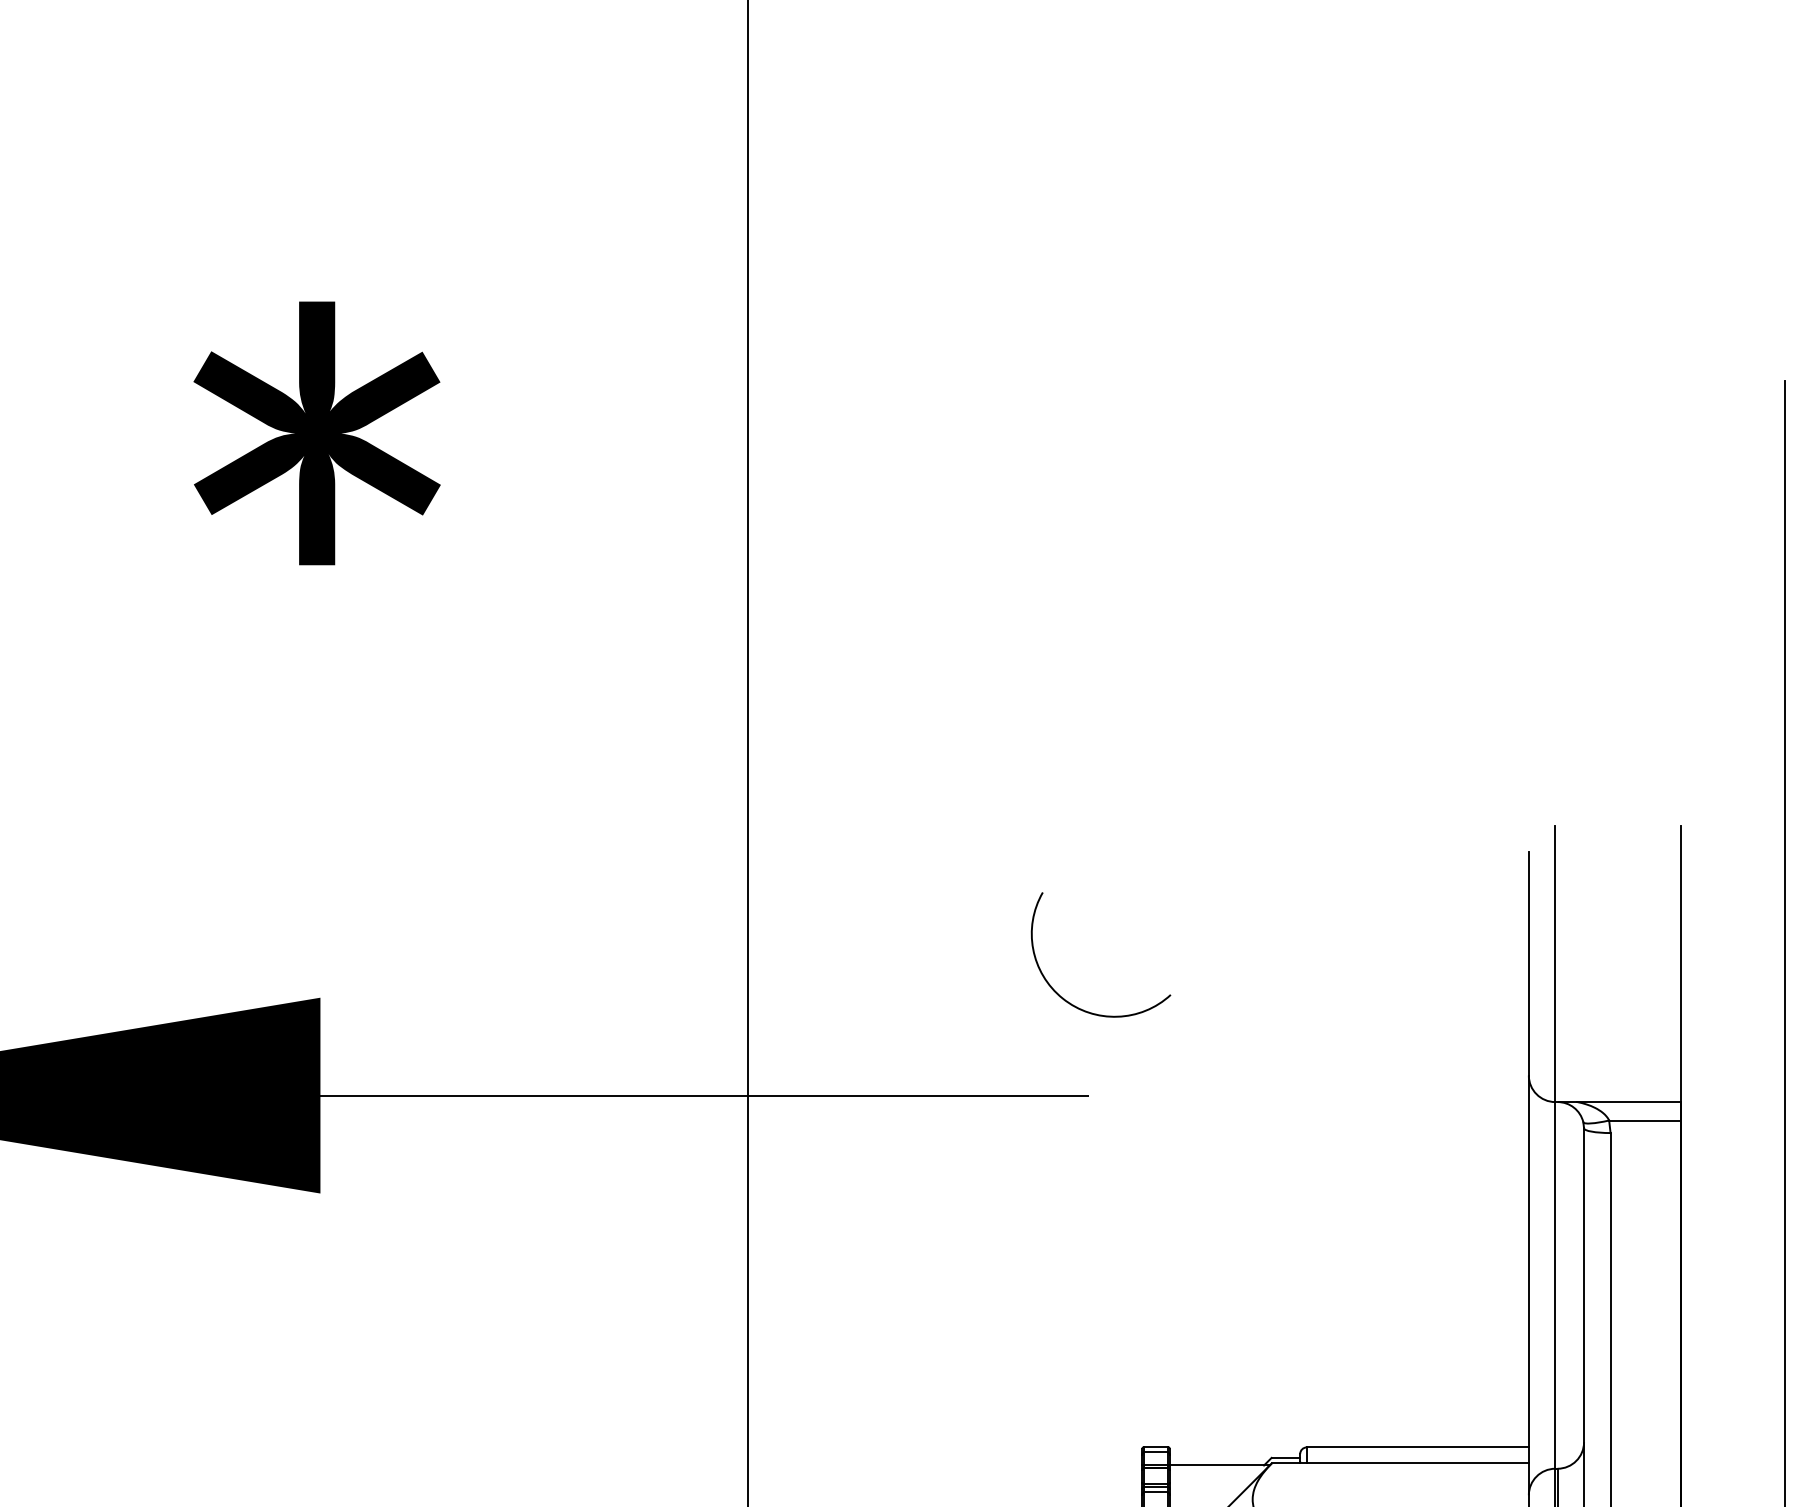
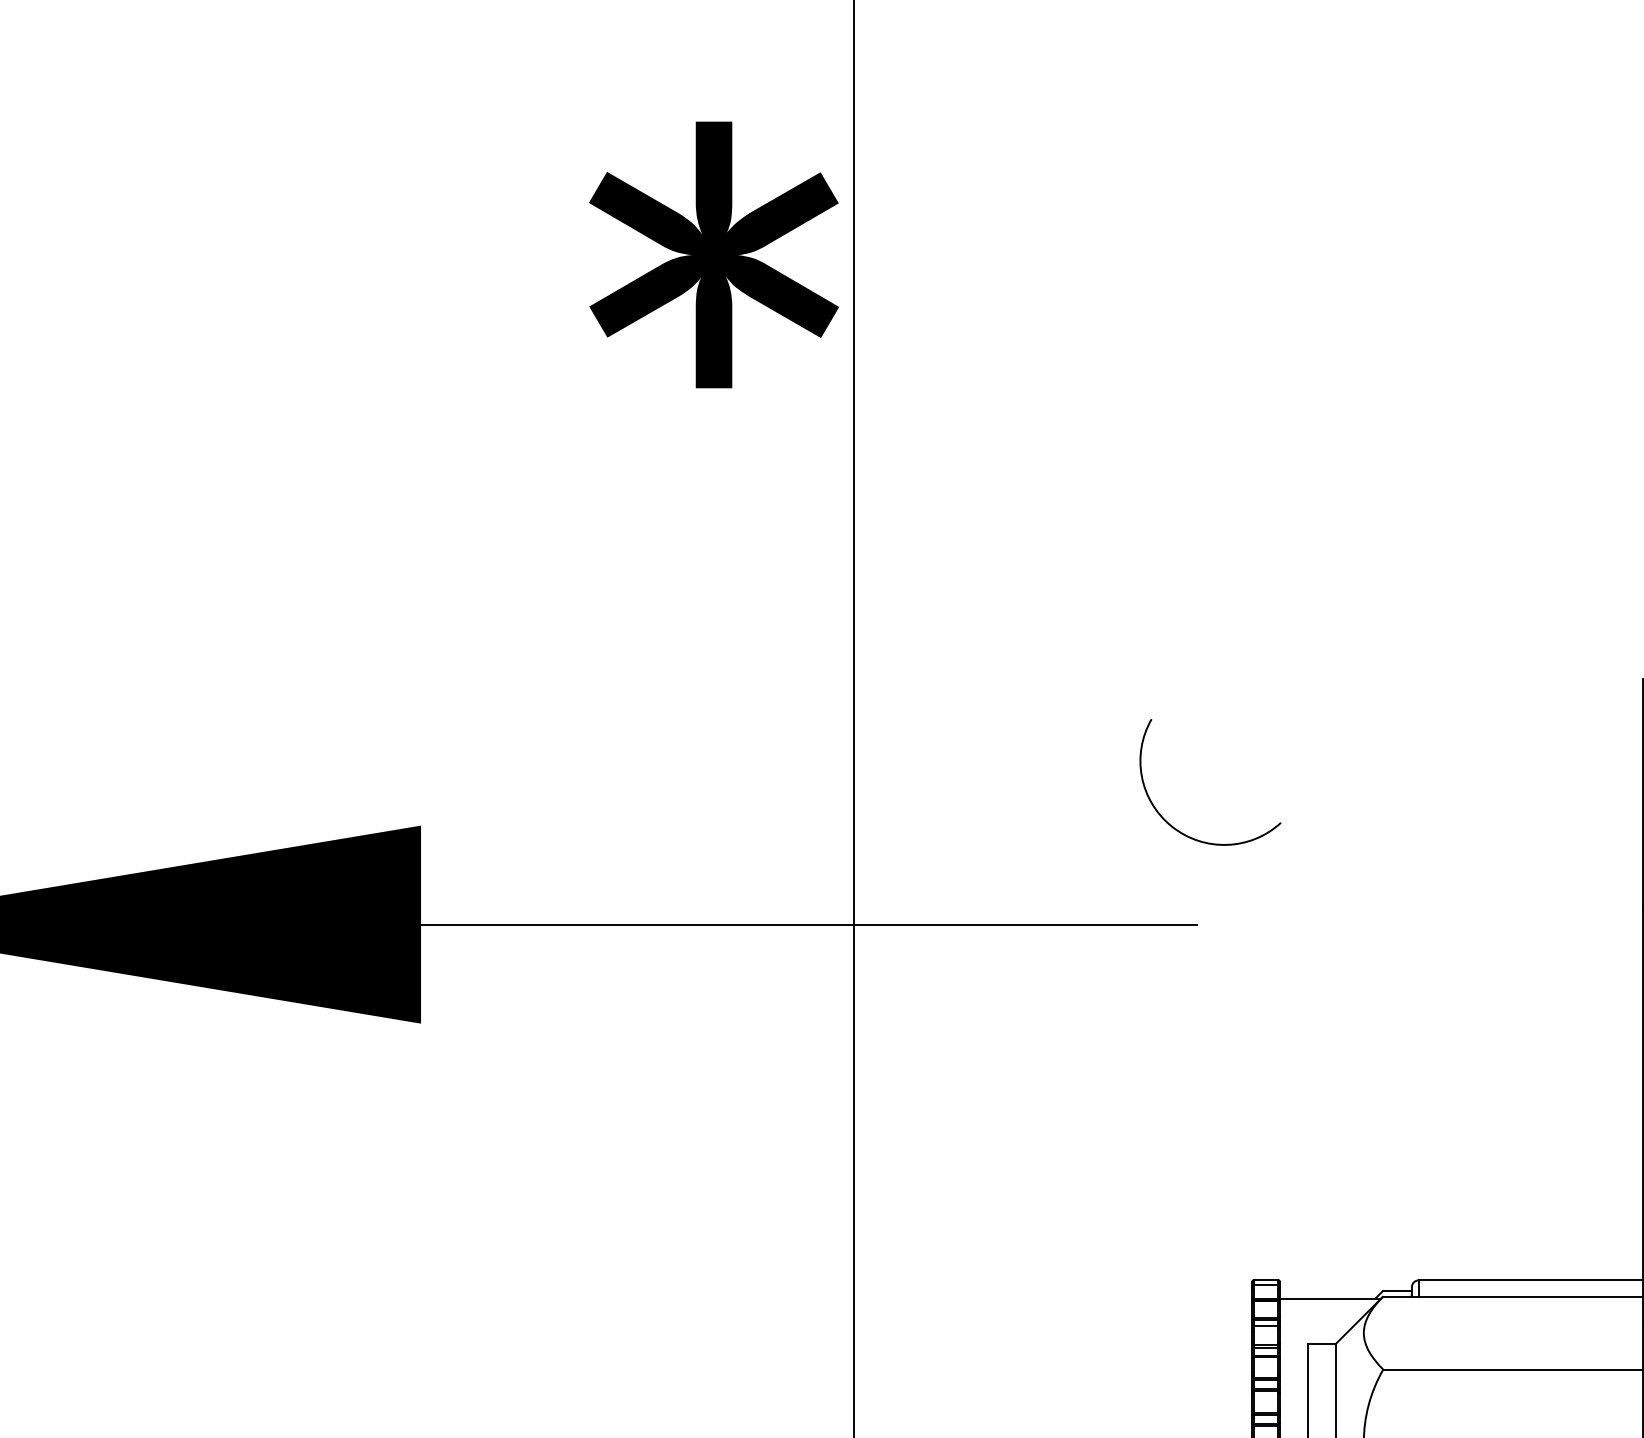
text: (316, 433) -> (713, 255), moved

